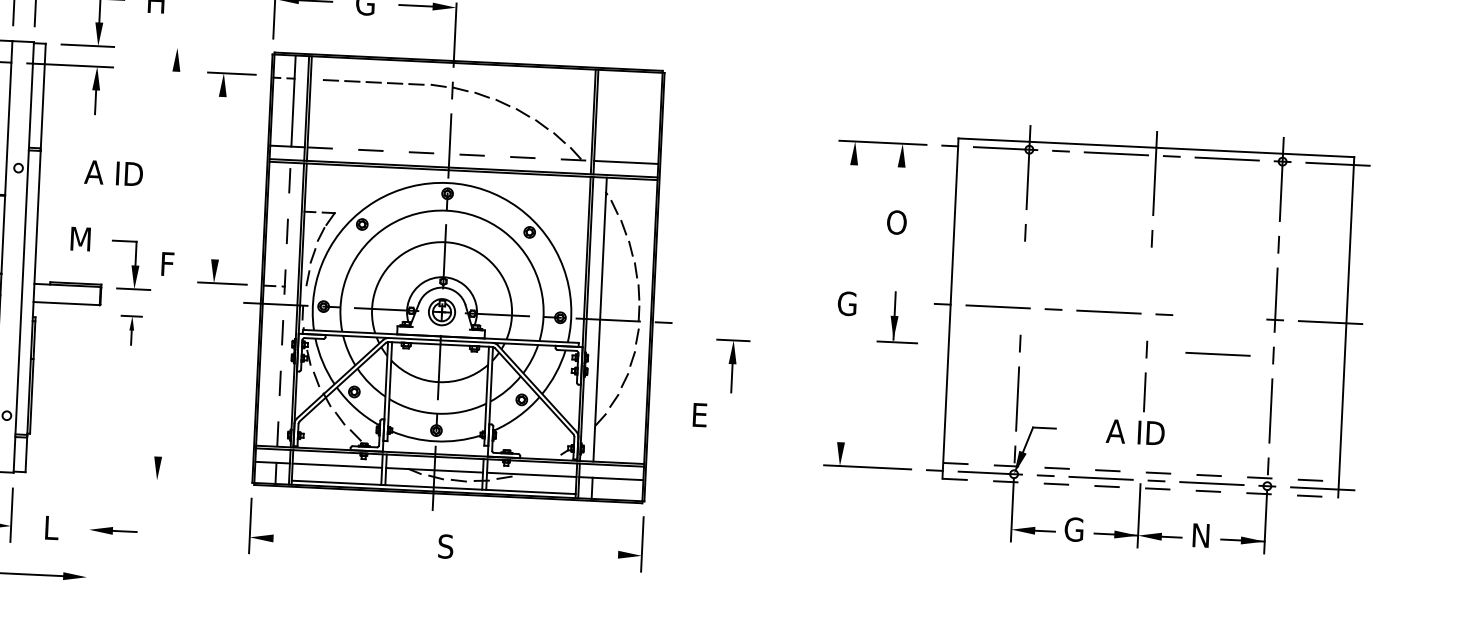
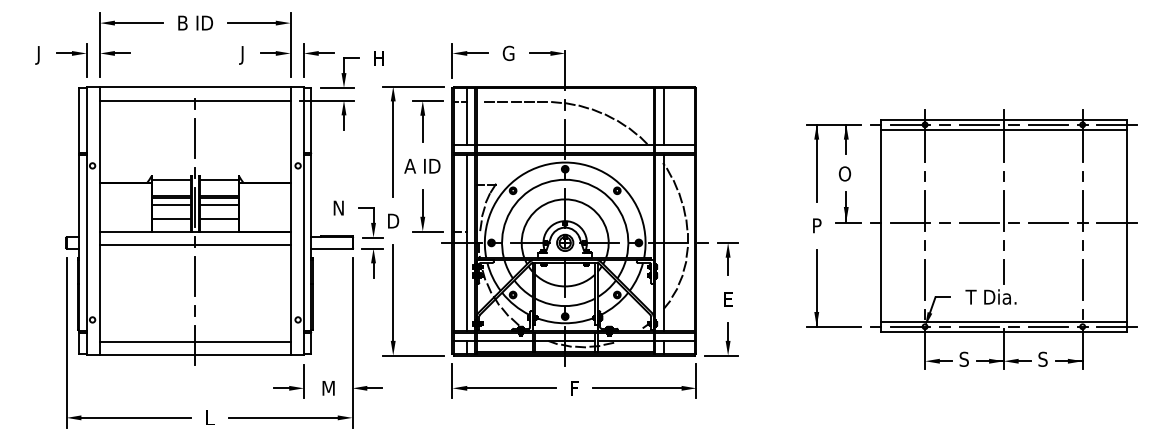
line: (210, 49) -> (413, 86), added
line: (609, 114) -> (663, 115), added
line: (221, 117) -> (422, 128), added
line: (173, 149) -> (393, 149), added
line: (449, 154) -> (565, 144), dashed -> solid
line: (1155, 163) -> (1003, 129), added
line: (901, 167) -> (846, 139), added
text: (113, 173) -> (422, 166), moved
line: (851, 201) -> (816, 162), added
text: (80, 238) -> (338, 207), M -> N
line: (215, 238) -> (422, 203), added
text: (167, 263) -> (393, 220), F -> D
line: (1023, 287) -> (925, 210), added
line: (1148, 293) -> (1003, 210), added
text: (847, 303) -> (816, 225), G -> P
line: (283, 304) -> (466, 242), dashed -> solid
part: (898, 316) -> (848, 207), moved
part: (130, 330) -> (372, 263), size x1.67
line: (1218, 352) -> (1048, 222), moved
part: (731, 365) -> (727, 258), moved
line: (162, 378) -> (393, 292), added
line: (842, 402) -> (816, 287), added
text: (1123, 430) -> (991, 296), A ID -> T Dia.
line: (92, 456) -> (352, 342), added
line: (1142, 471) -> (1004, 321), dashed -> solid
part: (685, 479) -> (721, 339), added
line: (189, 481) -> (413, 355), added
line: (1141, 487) -> (1004, 331), dashed -> solid
text: (50, 528) -> (328, 388), L -> M
text: (1073, 529) -> (963, 359), G -> S
text: (1200, 534) -> (1042, 358), N -> S
line: (344, 542) -> (511, 388), added
text: (445, 545) -> (574, 387), S -> F
line: (547, 551) -> (637, 388), added

